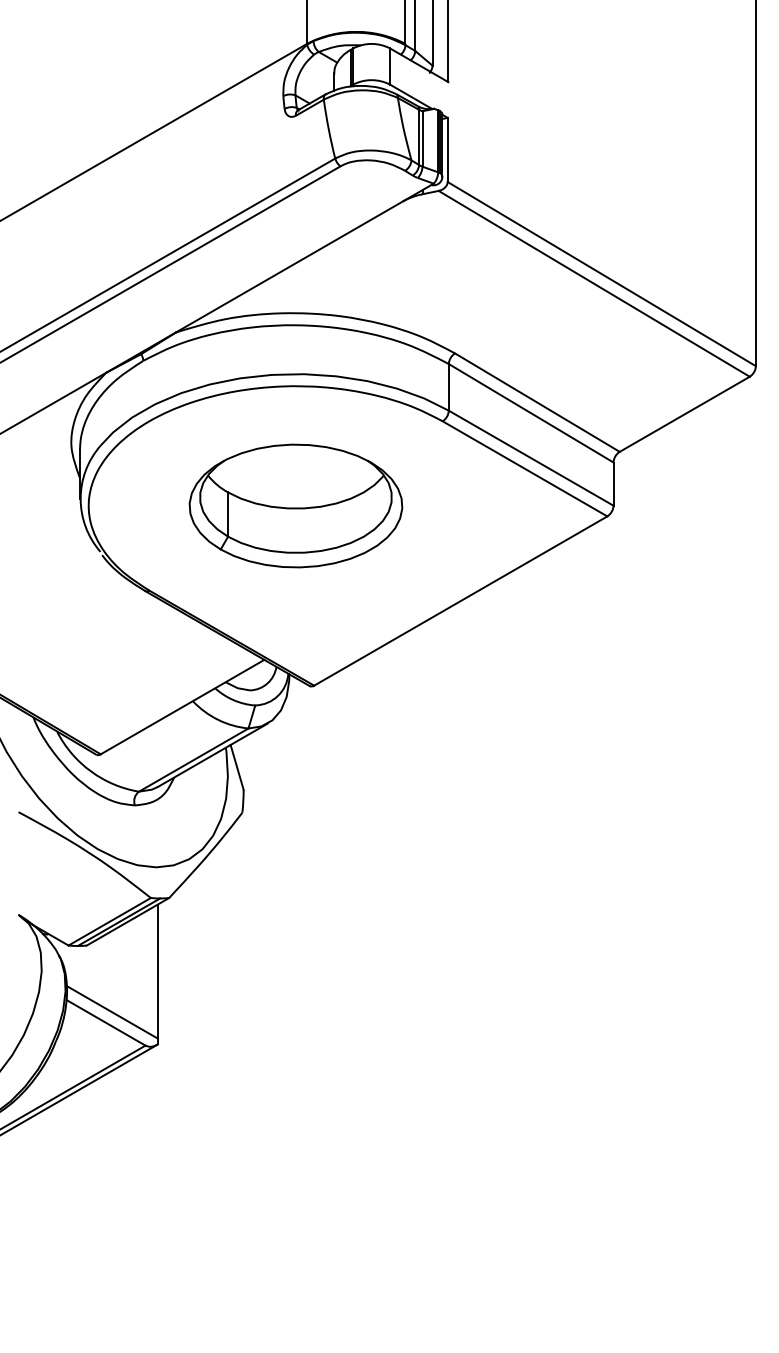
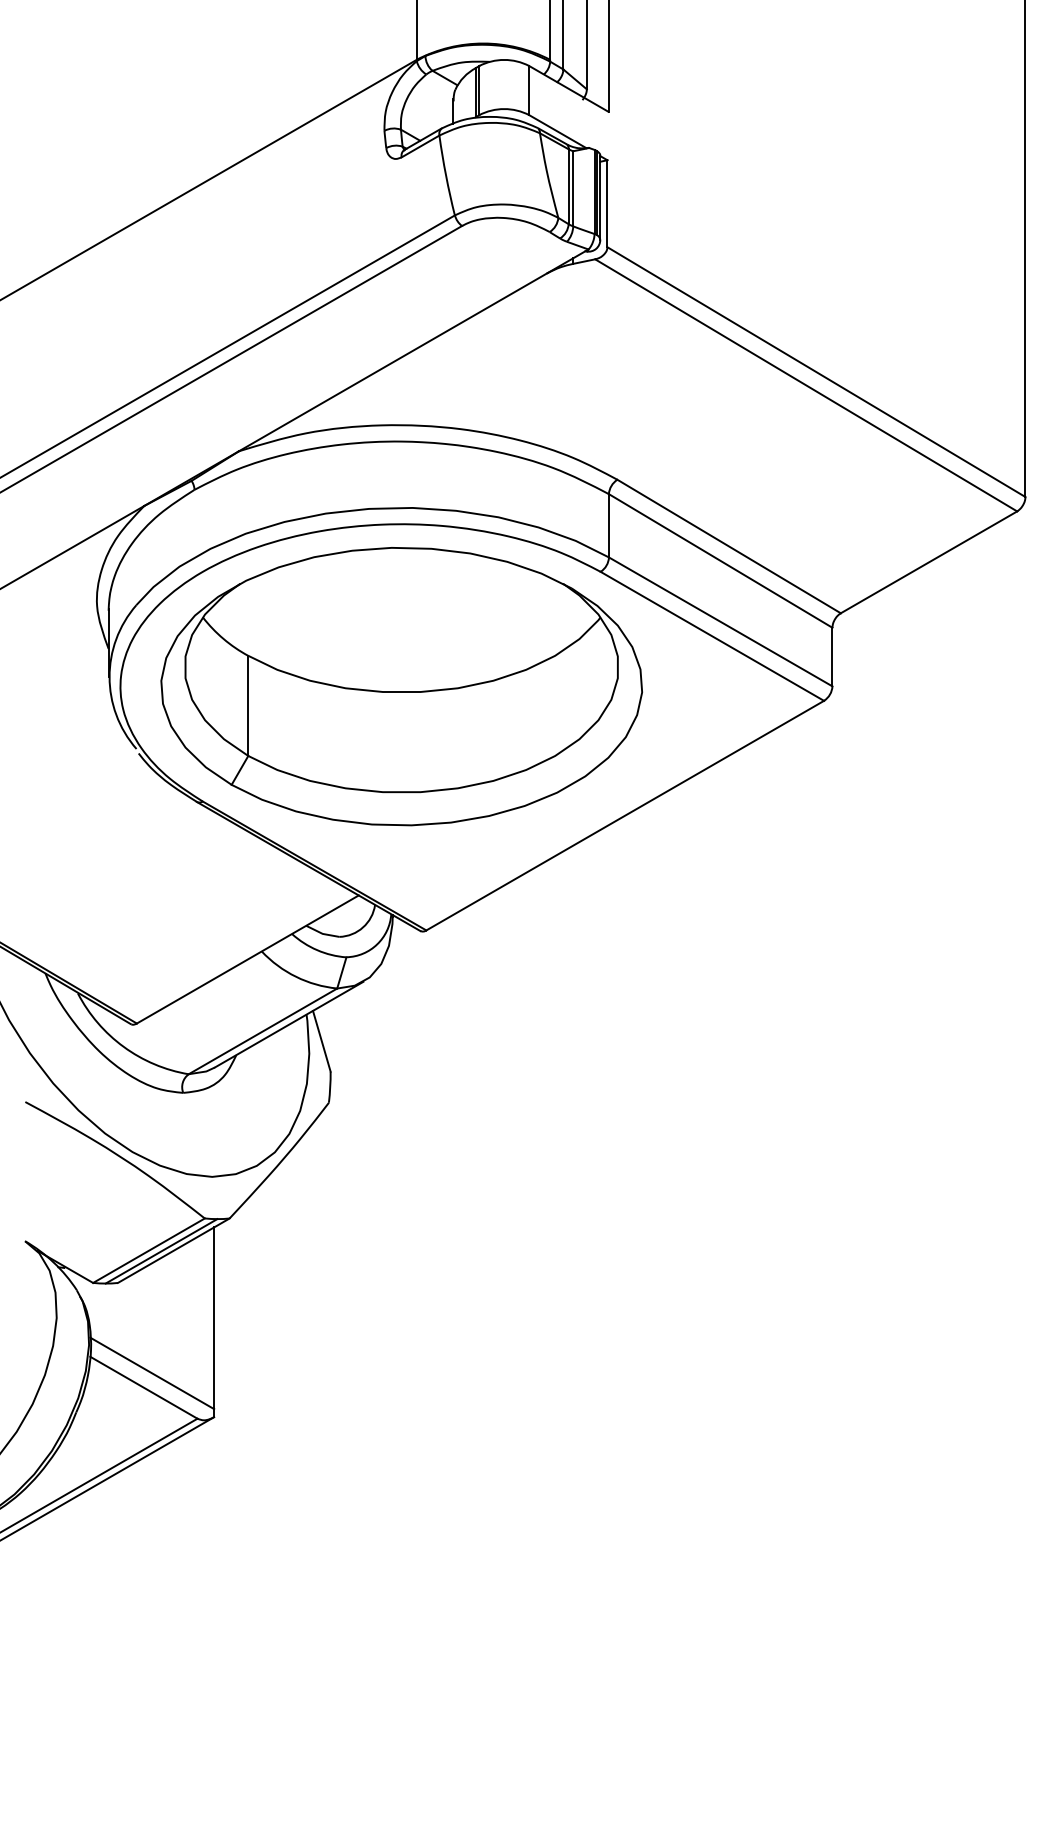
part: (295, 505) -> (401, 686), size x1.67

